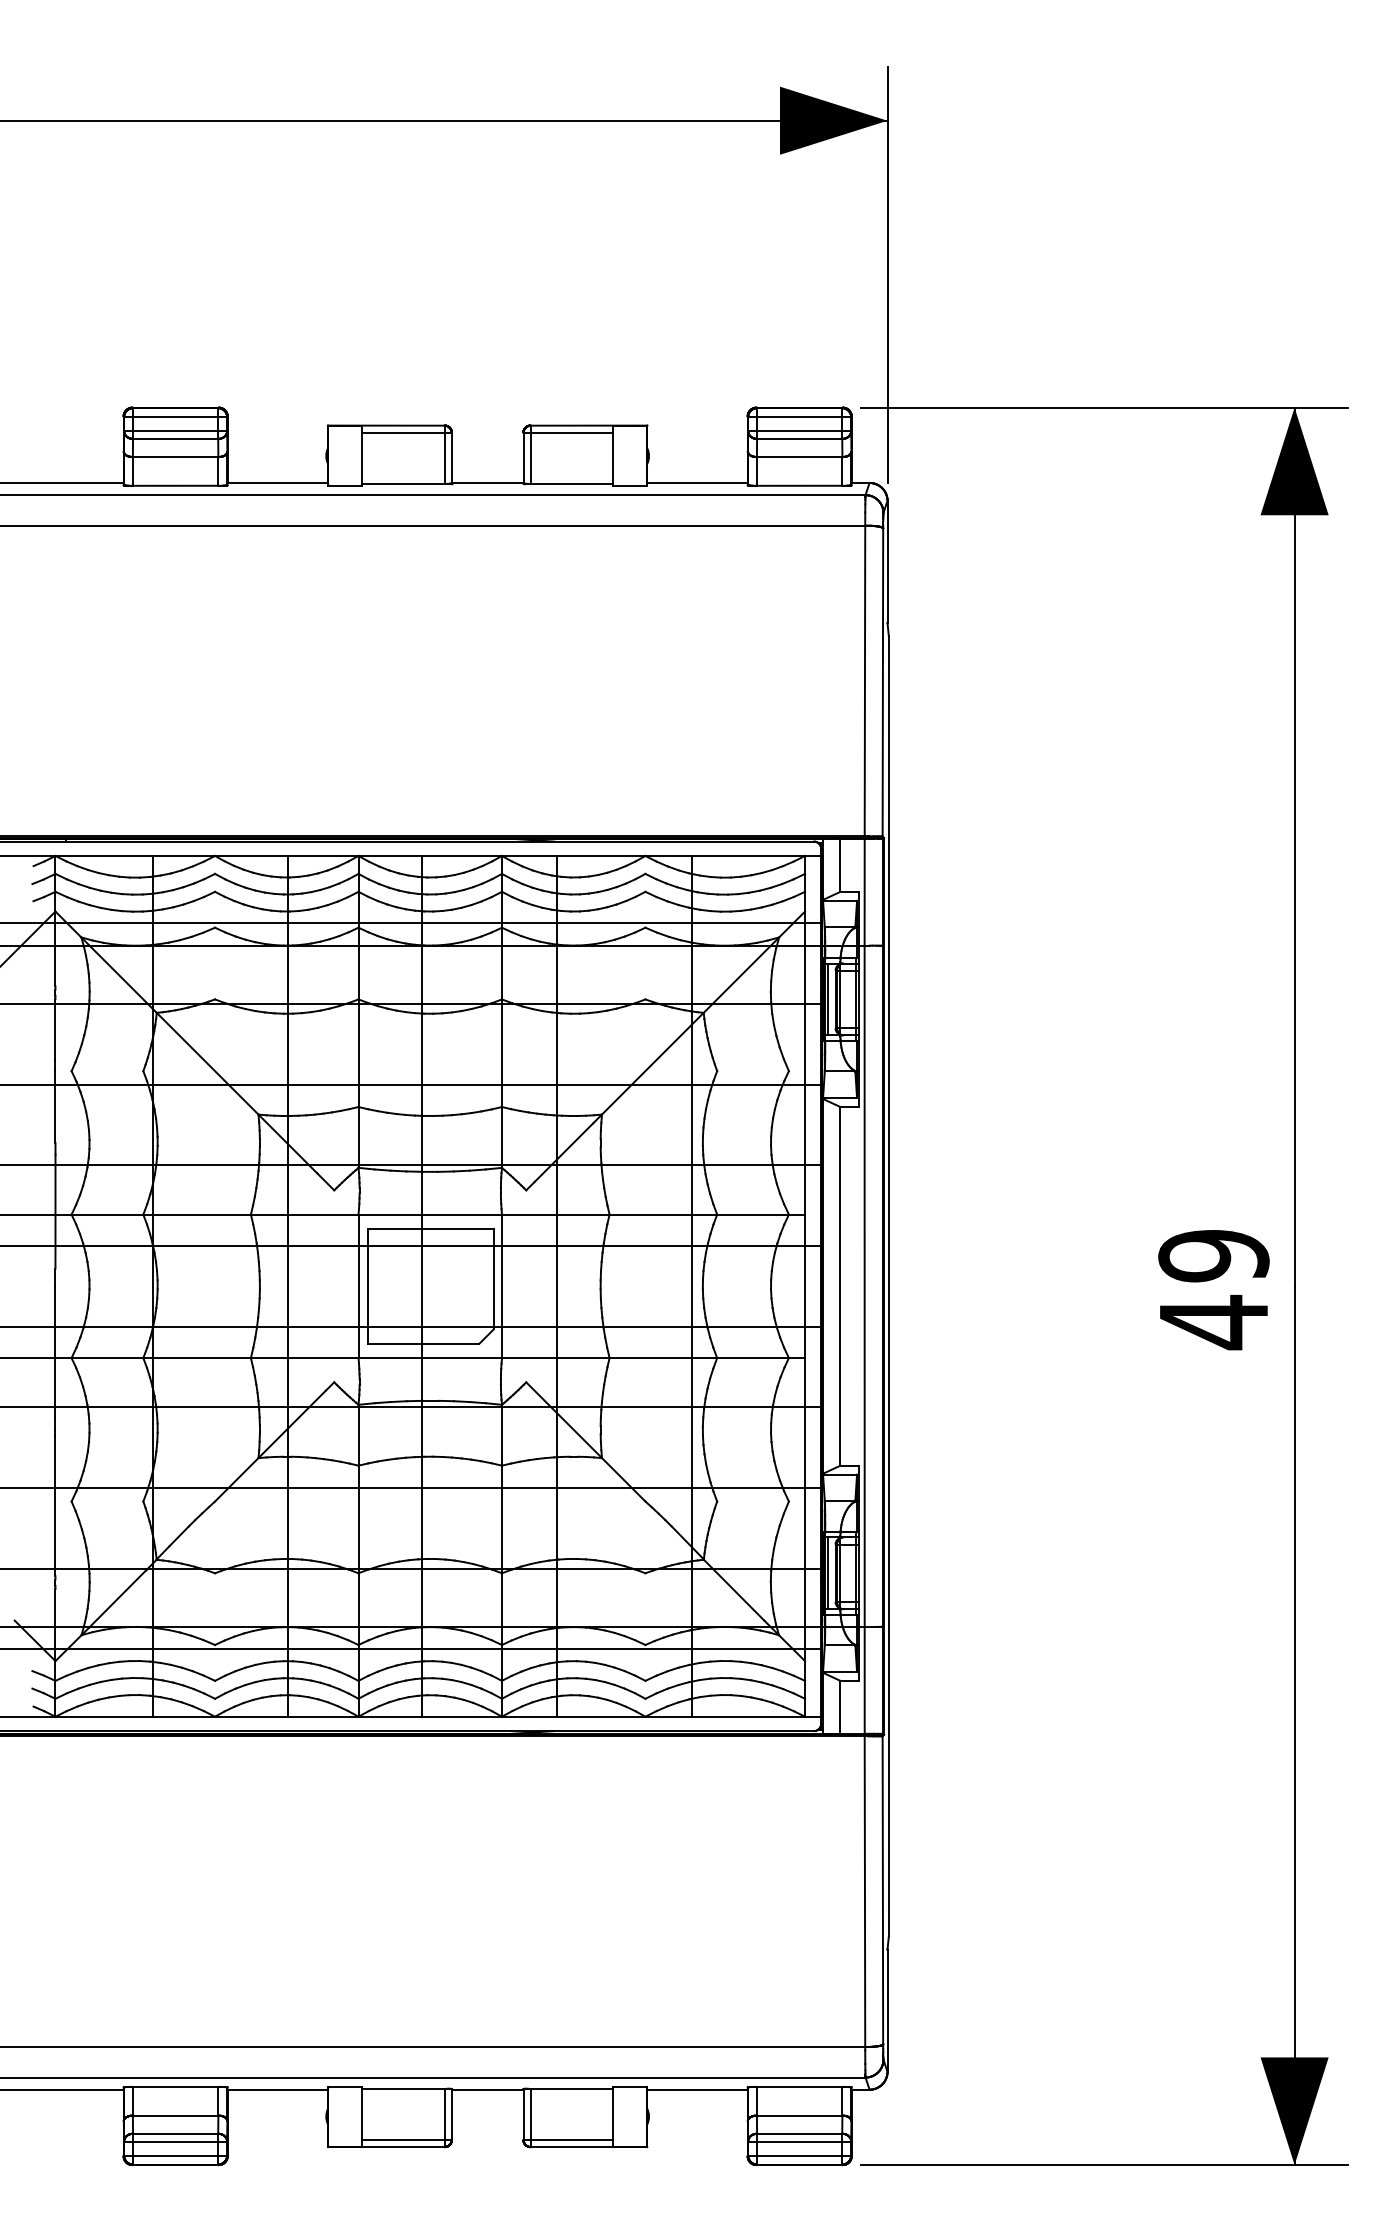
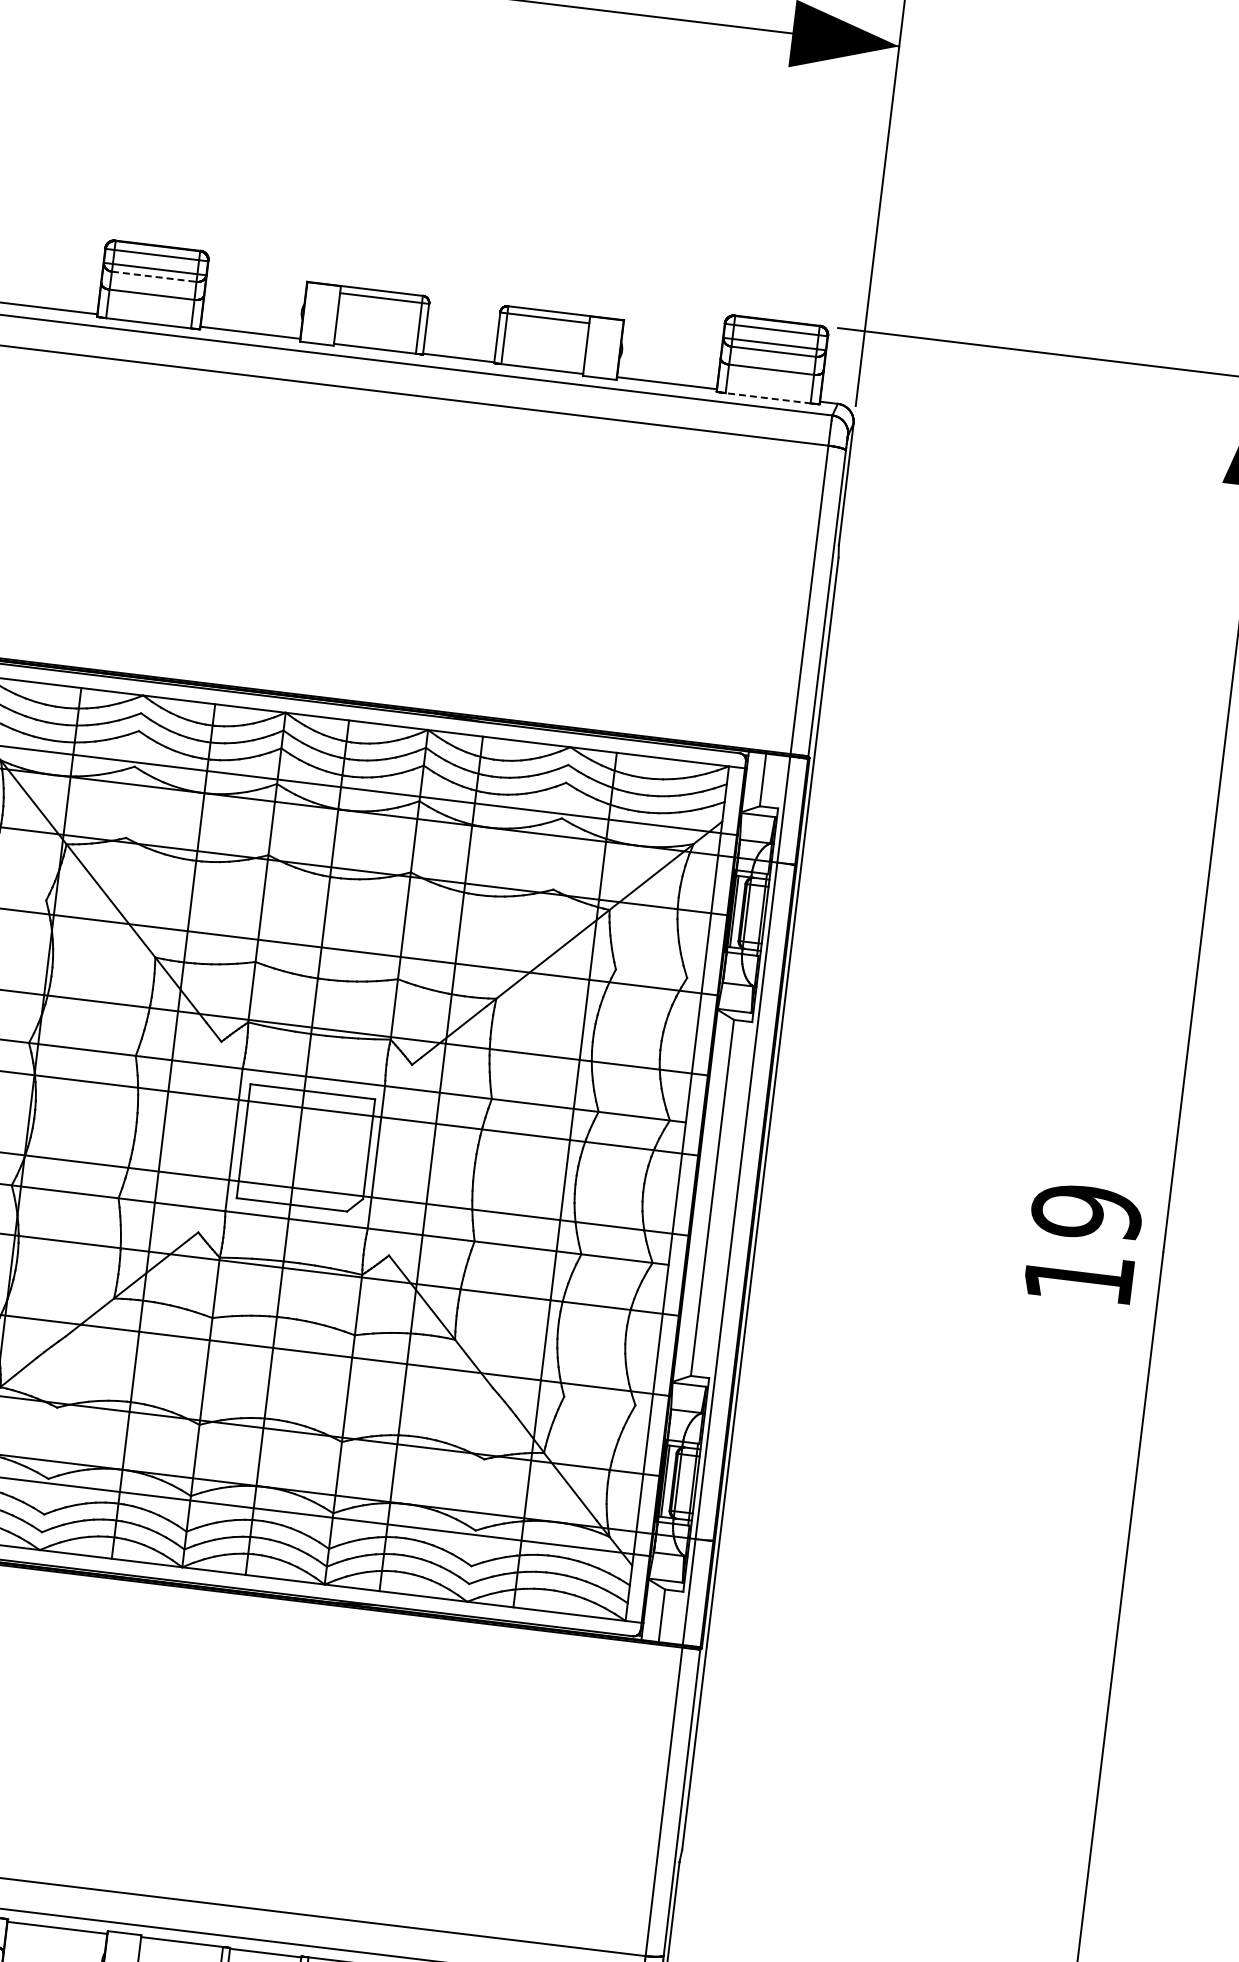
line: (175, 438) -> (154, 276), solid -> dashed
line: (799, 485) -> (768, 397), solid -> dashed
text: (1213, 1322) -> (1078, 1278), 49 -> 19

